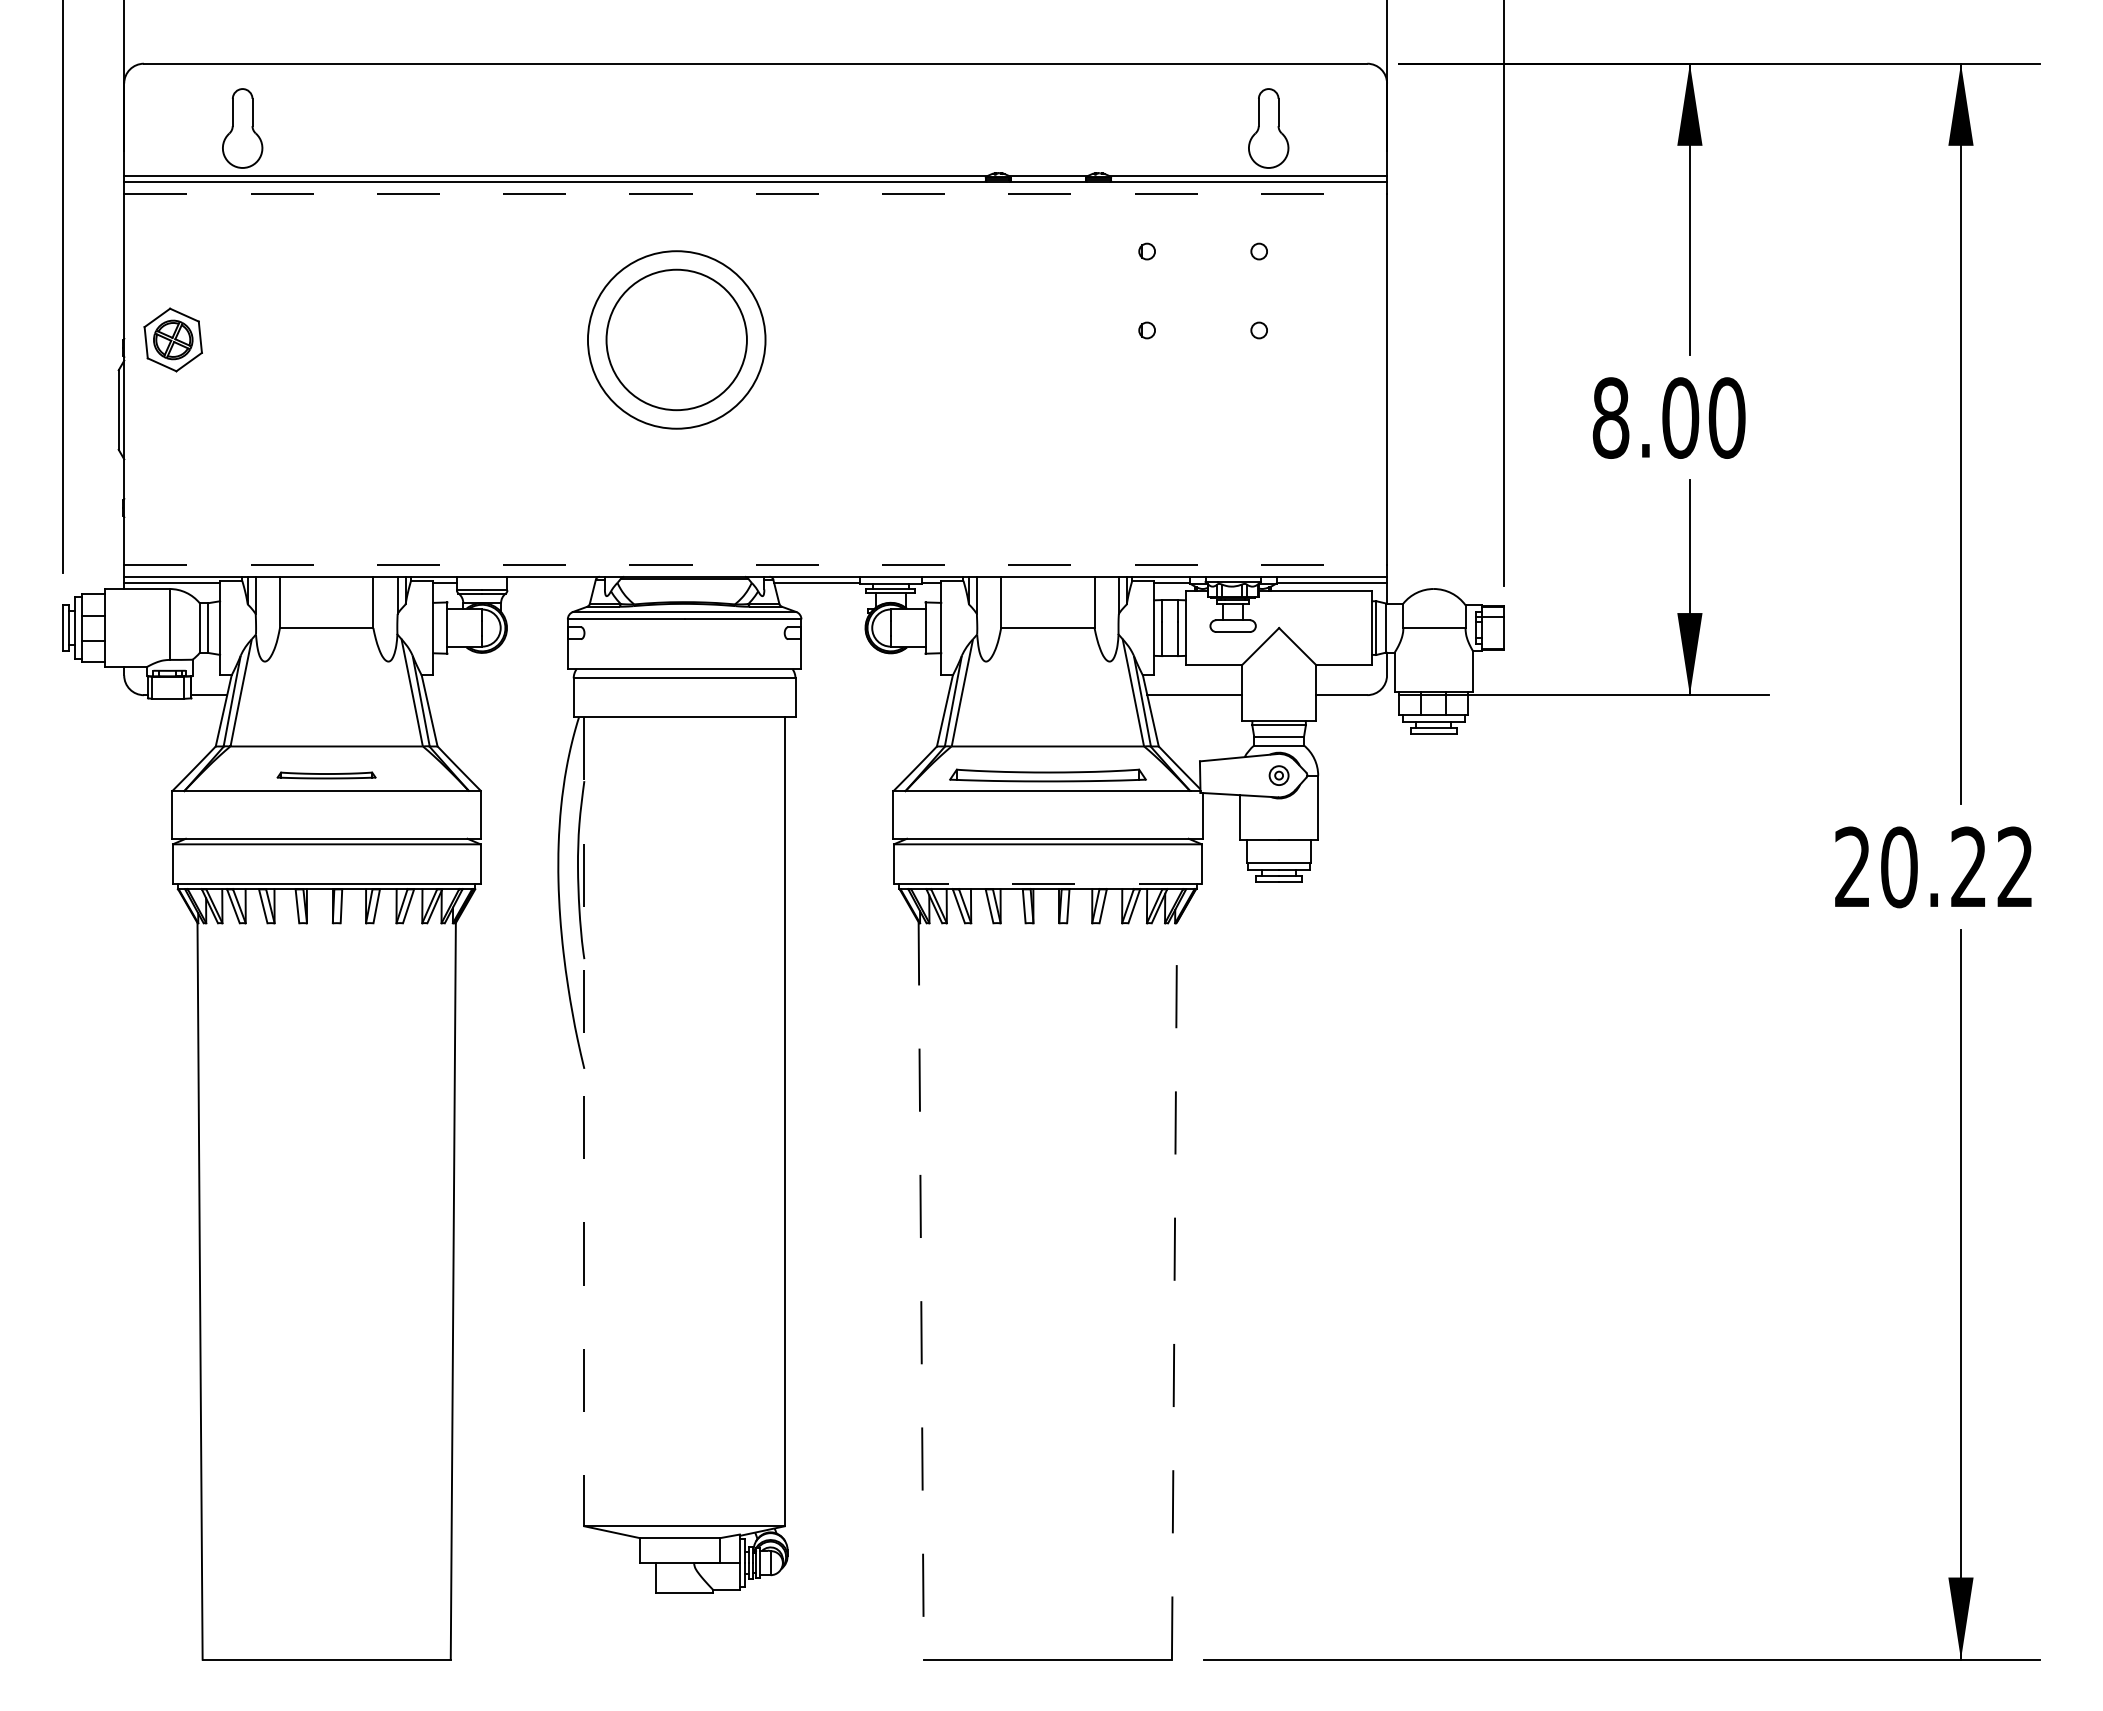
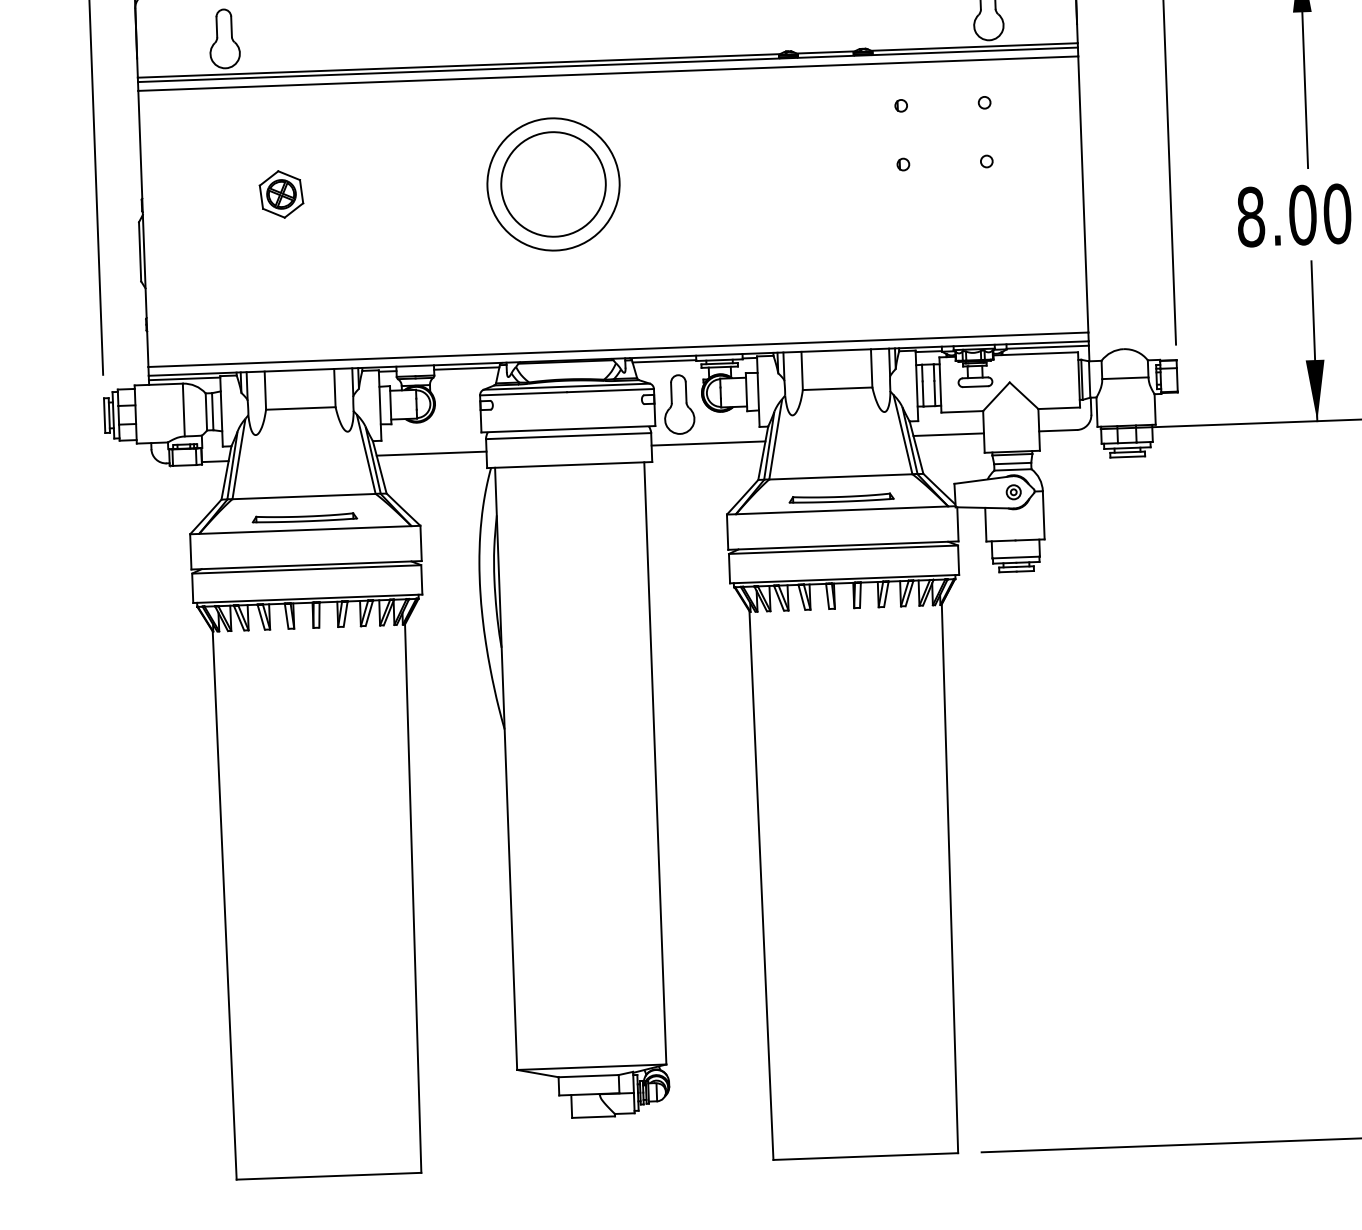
line: (756, 194) -> (608, 74), dashed -> solid
part: (172, 339) -> (280, 194), moved
line: (756, 564) -> (619, 349), dashed -> solid
line: (551, 582) -> (466, 368), added
part: (834, 641) -> (679, 404), added
line: (499, 695) -> (431, 453), added
line: (871, 695) -> (708, 443), added
part: (326, 775) -> (304, 518), size x1.43
part: (1047, 775) -> (841, 498), size x0.71
line: (1047, 883) -> (844, 578), dashed -> solid
line: (584, 1121) -> (506, 768), dashed -> solid
line: (921, 1290) -> (761, 885), dashed -> solid
line: (1174, 1290) -> (949, 878), dashed -> solid

